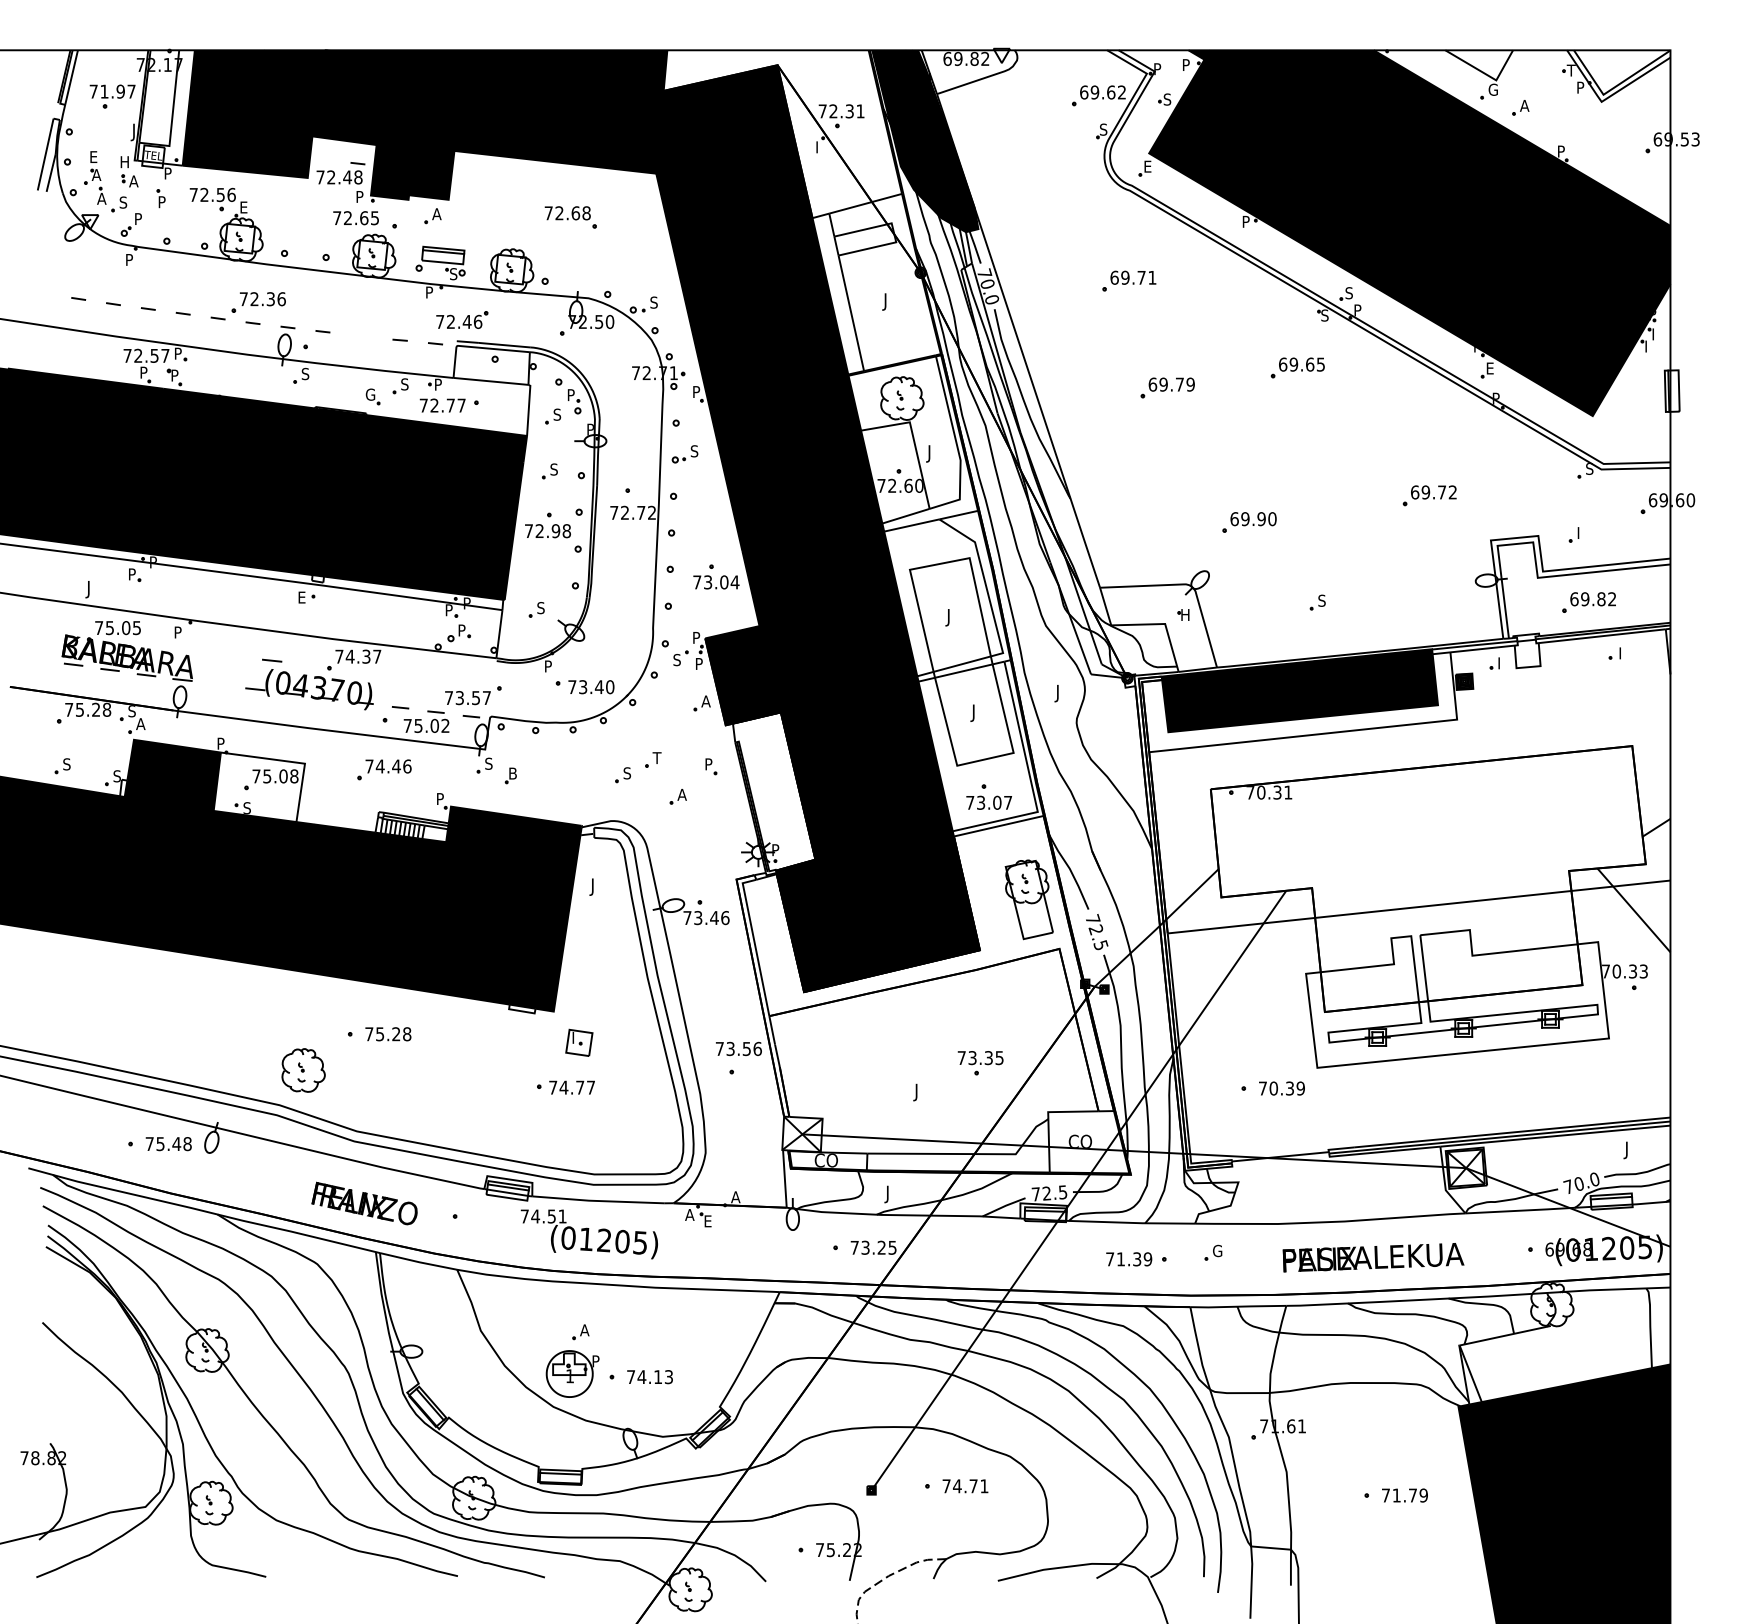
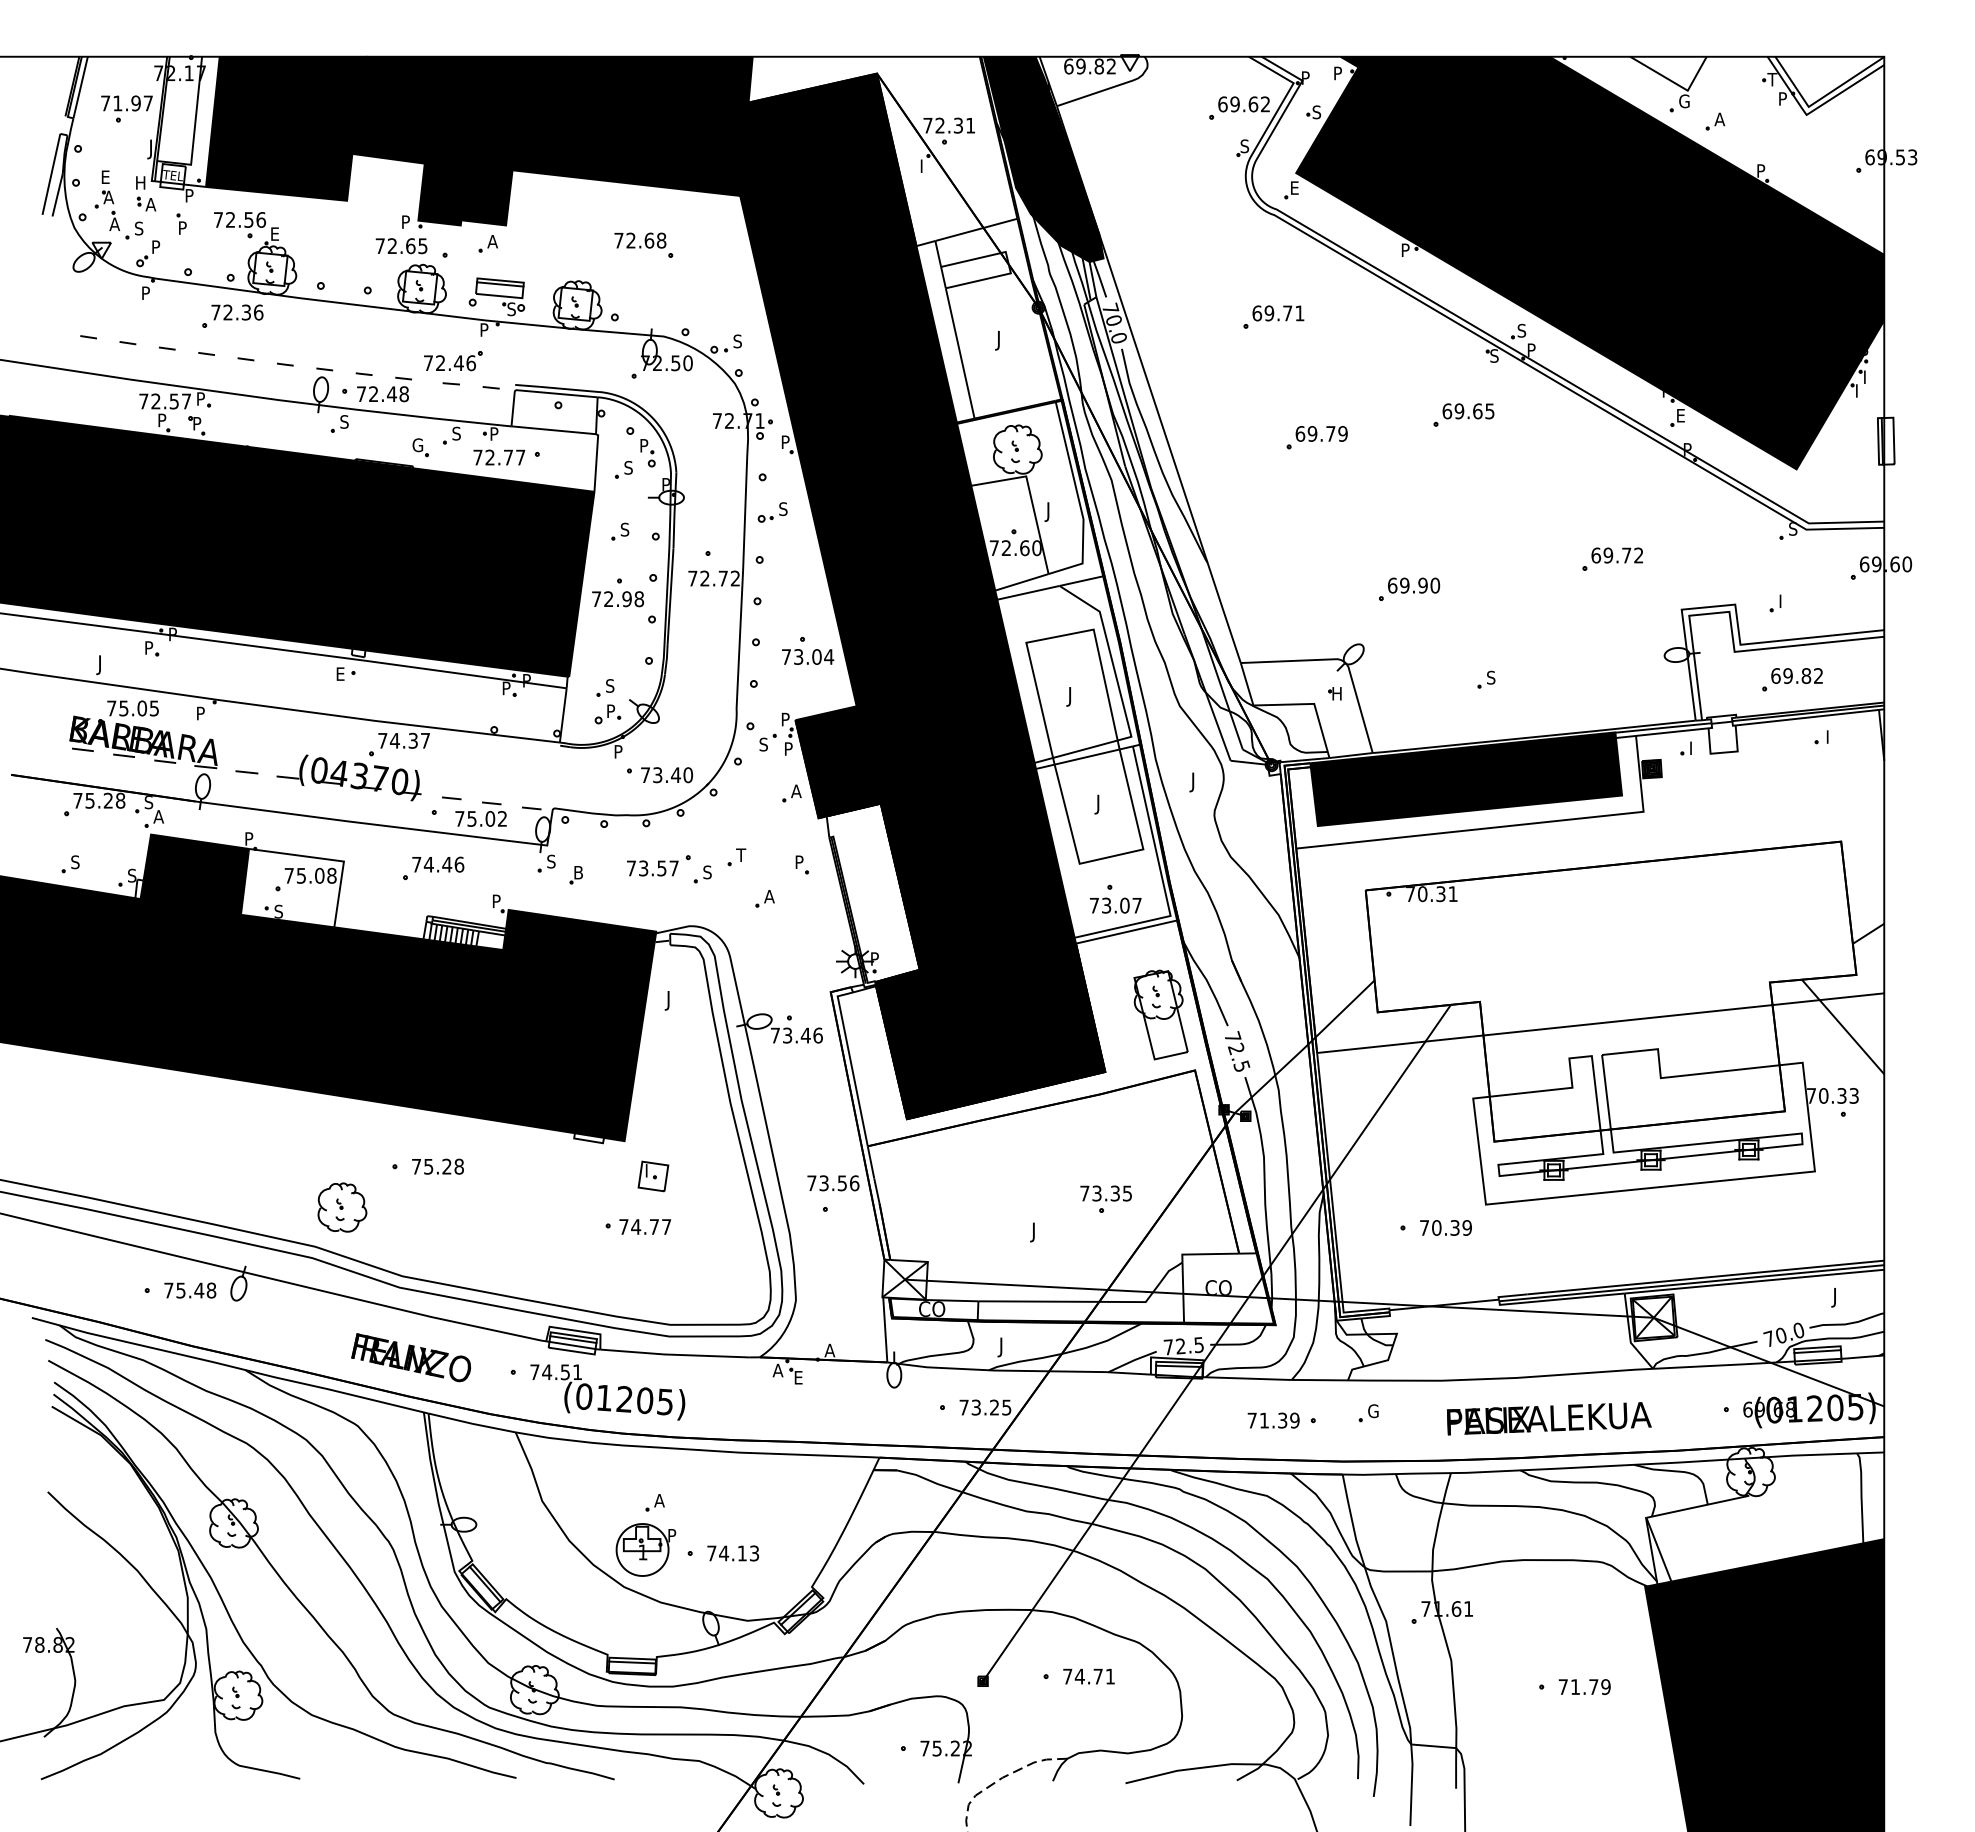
part: (340, 173) -> (384, 389), moved
part: (258, 301) -> (232, 315), moved
part: (462, 320) -> (453, 361), moved
part: (458, 633) -> (607, 714), moved
line: (271, 660) -> (246, 772), moved
part: (473, 695) -> (658, 865), moved
text: (589, 1234) -> (607, 1392), moved

